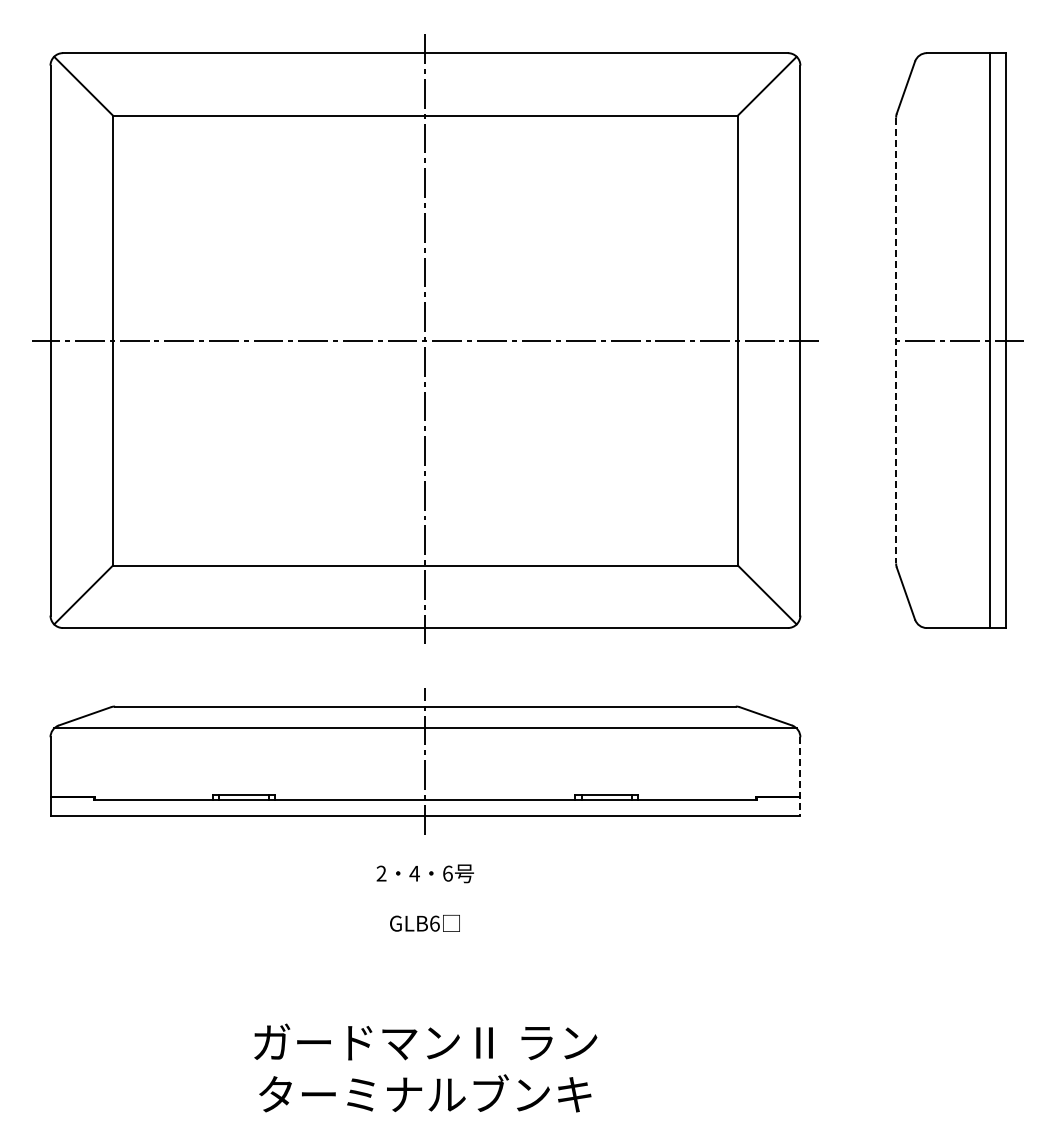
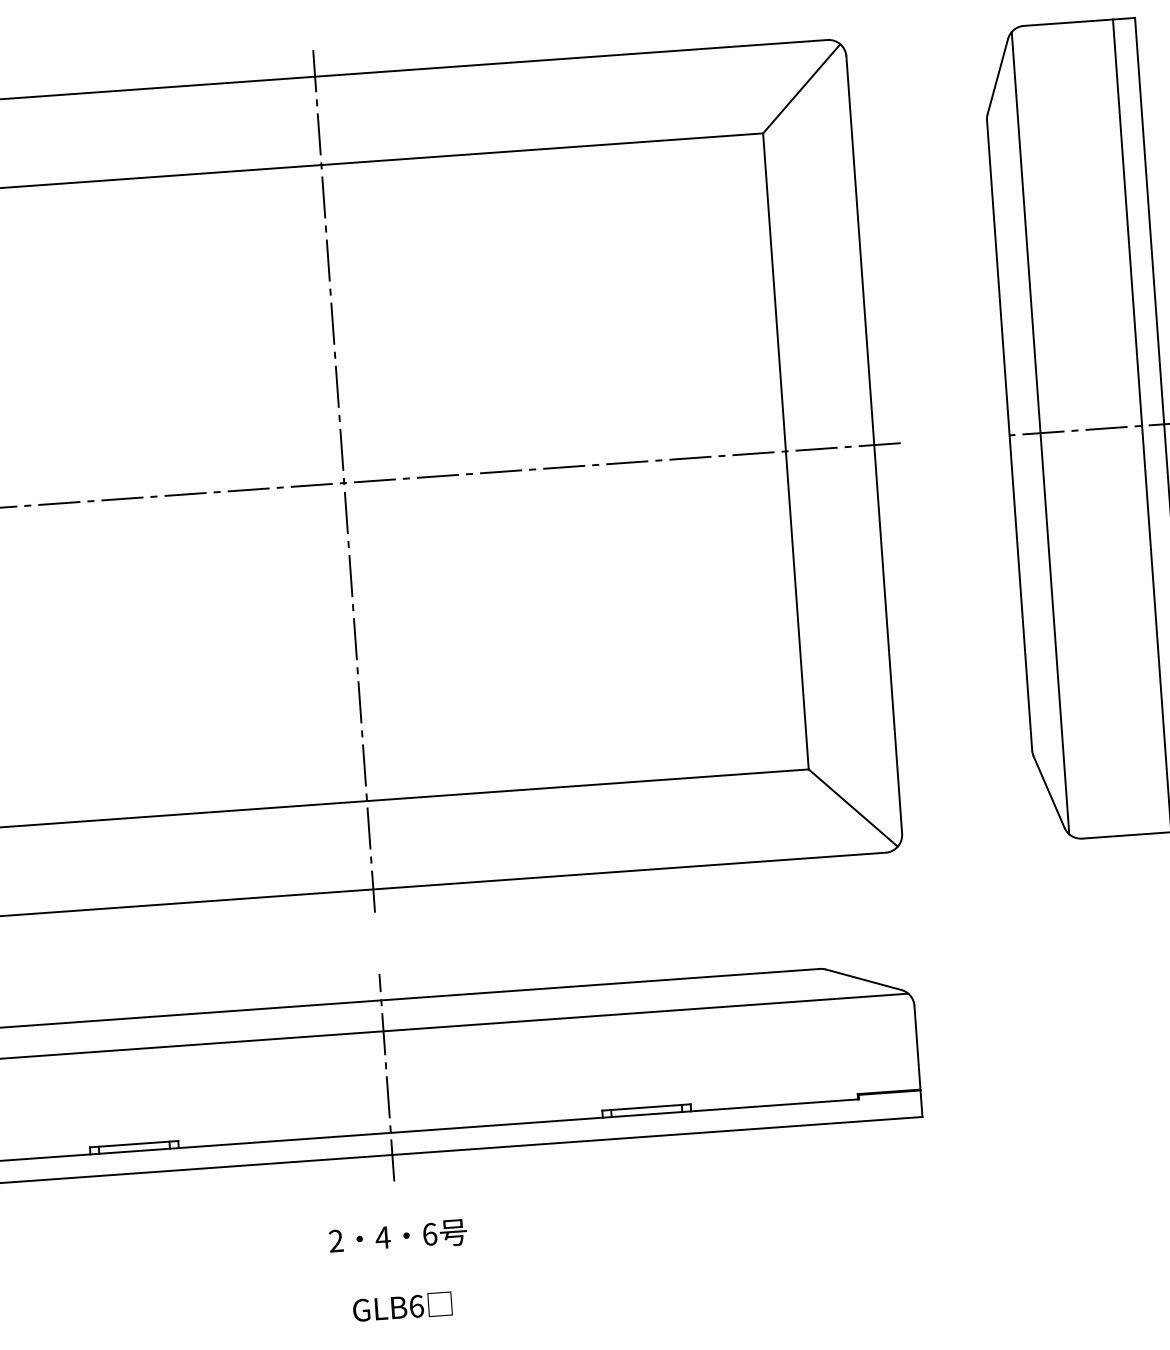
line: (896, 340) -> (1010, 435), dashed -> solid
line: (918, 340) -> (1041, 432), added
line: (800, 777) -> (918, 1062), dashed -> solid

